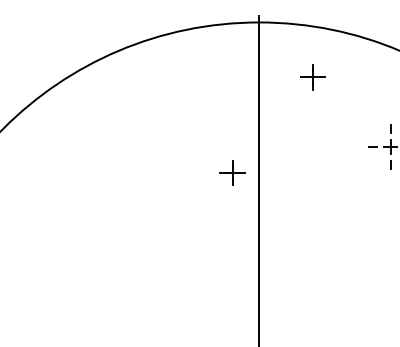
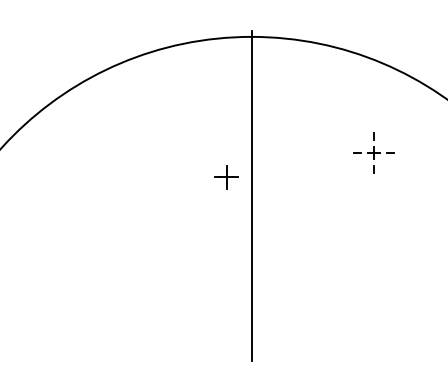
part: (312, 77) -> (301, 88), removed

